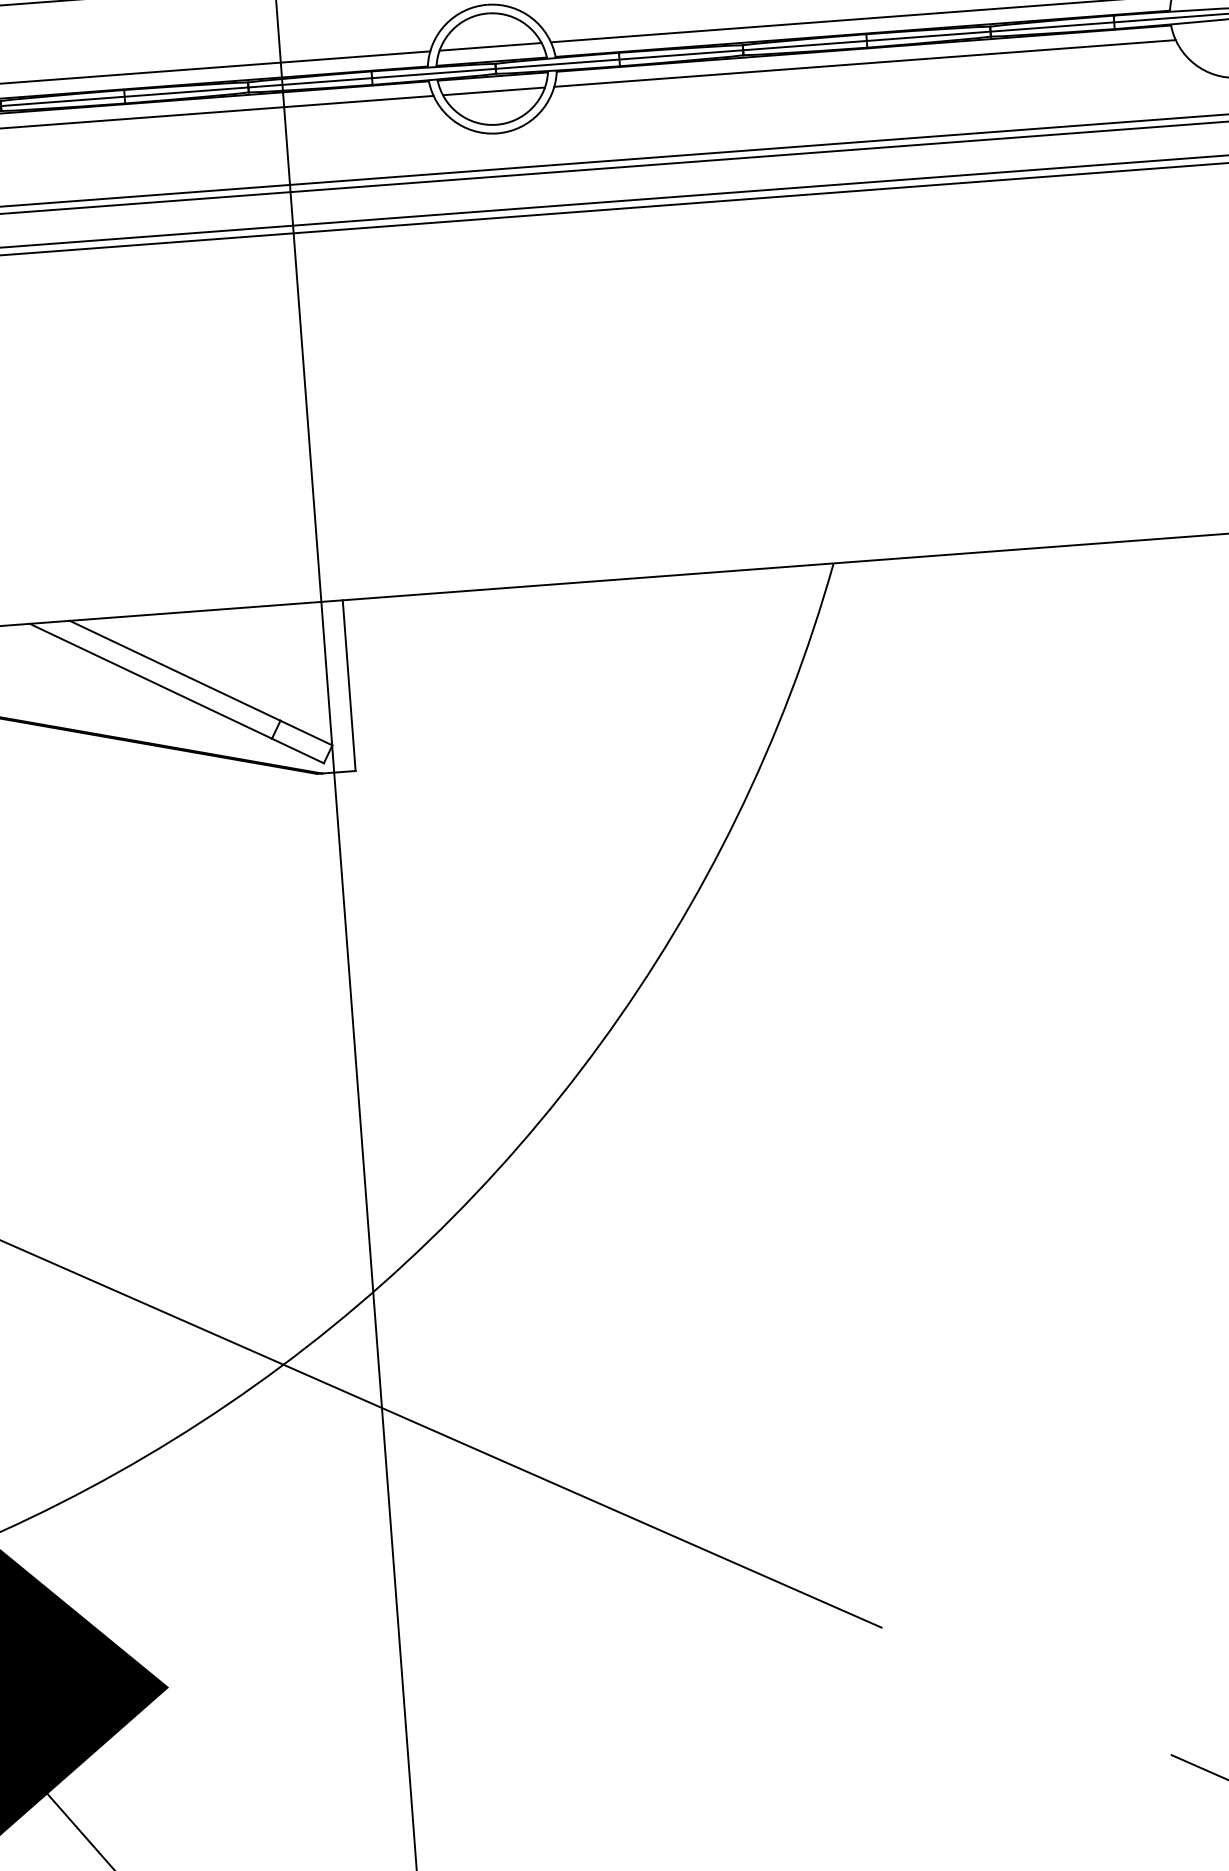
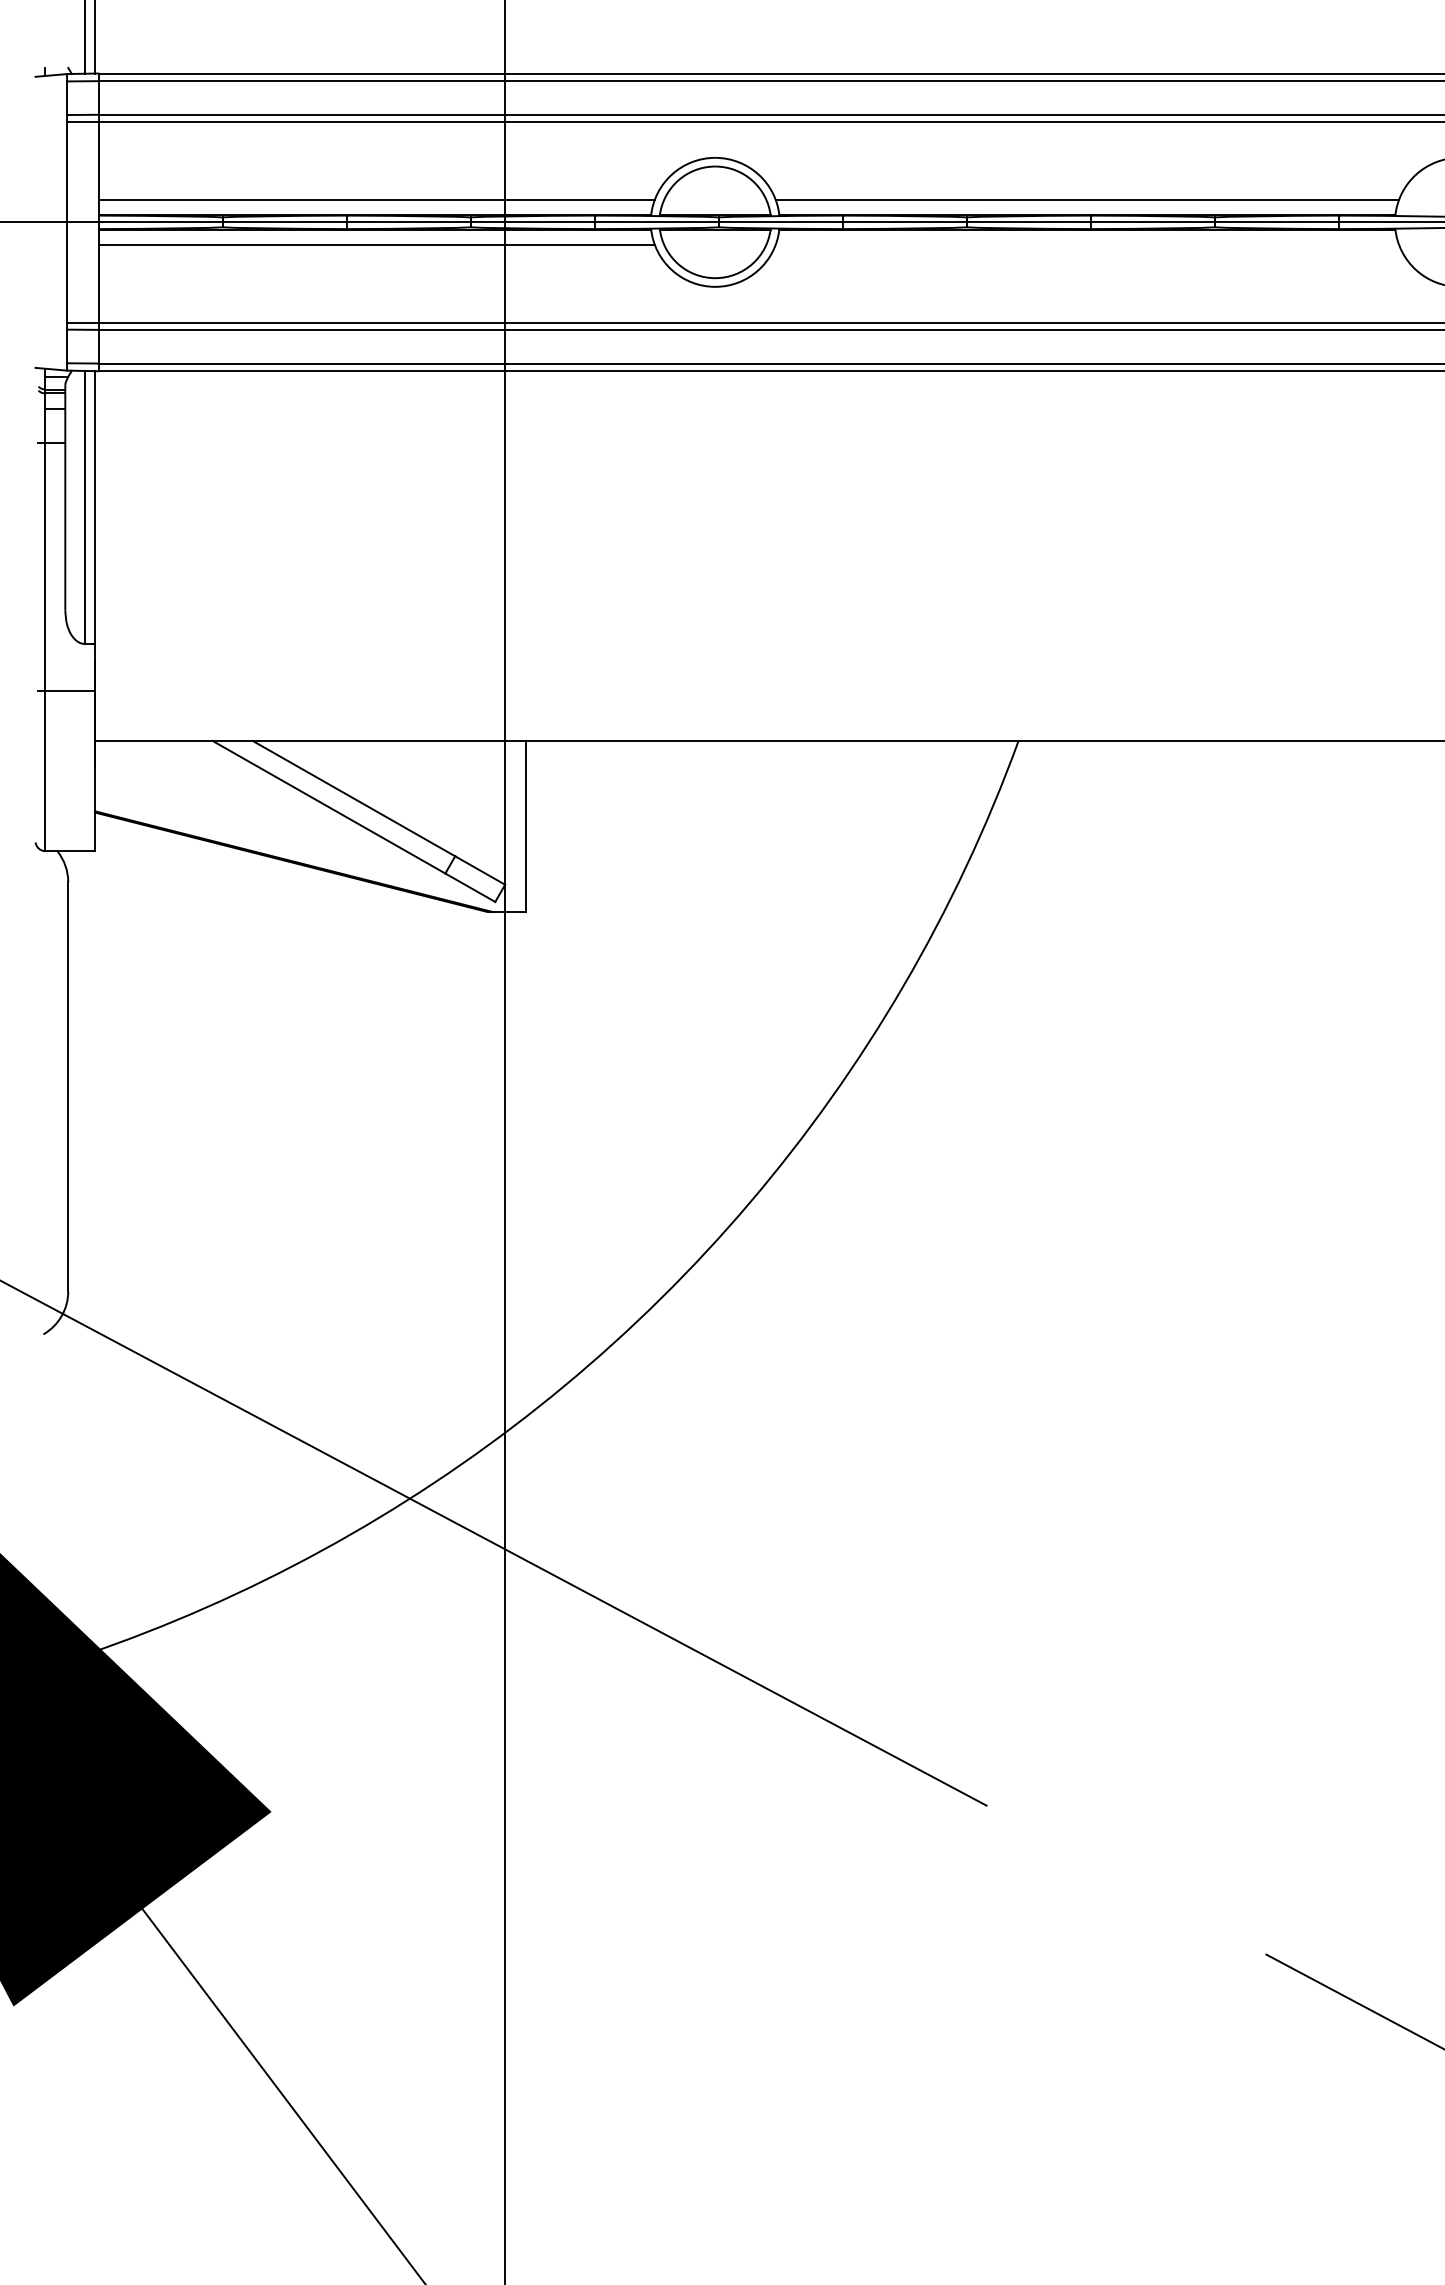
line: (490, 47) -> (715, 200), removed
line: (865, 63) -> (1087, 244), removed
line: (494, 91) -> (715, 244), removed

